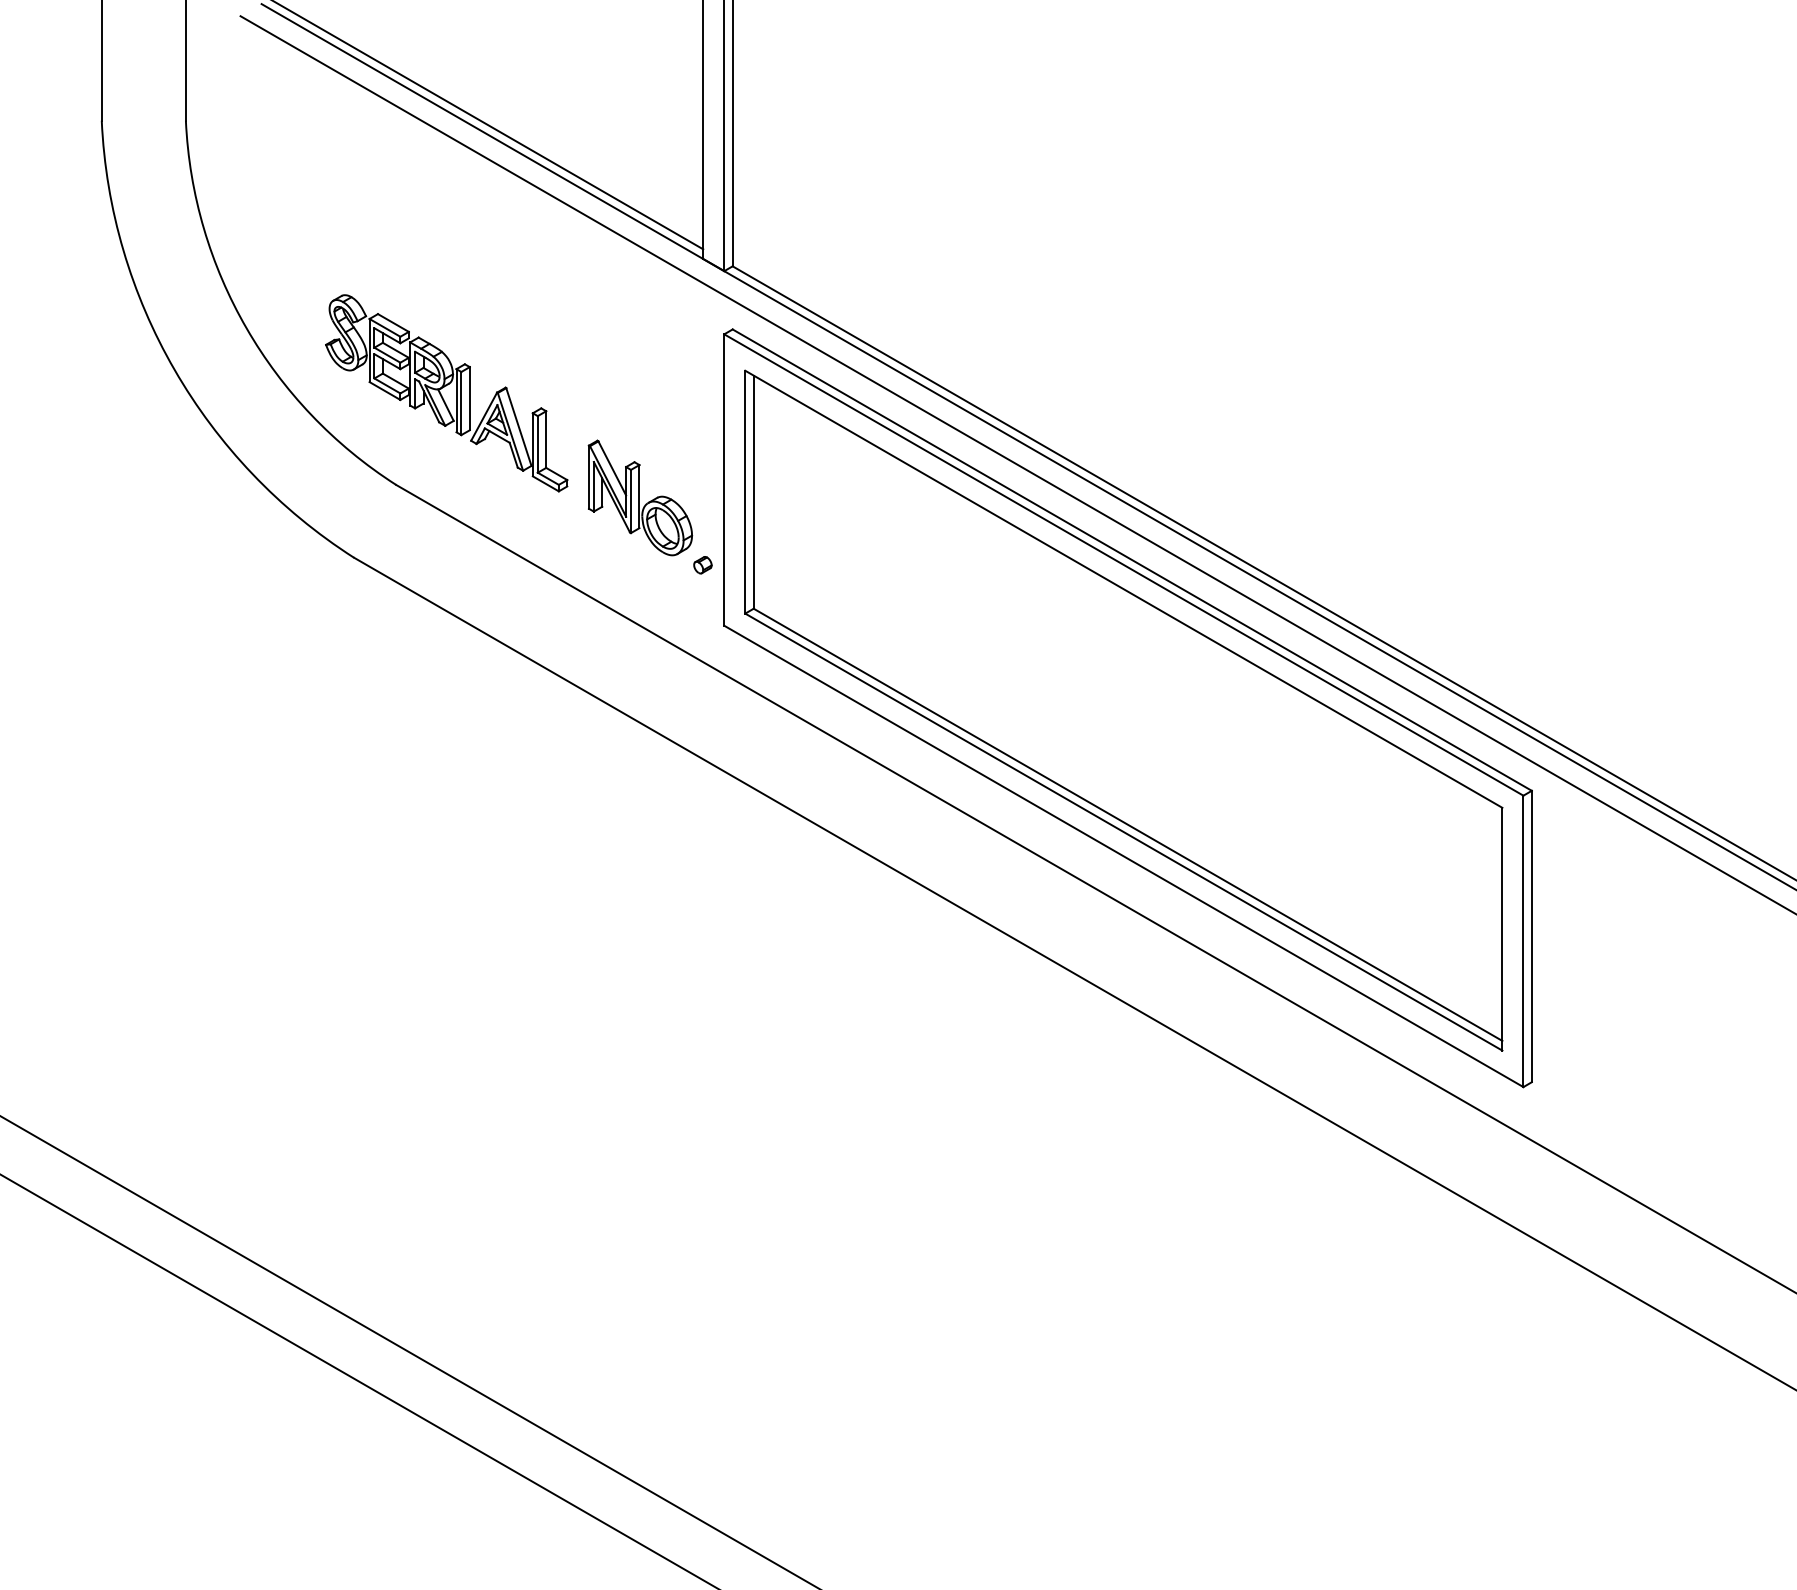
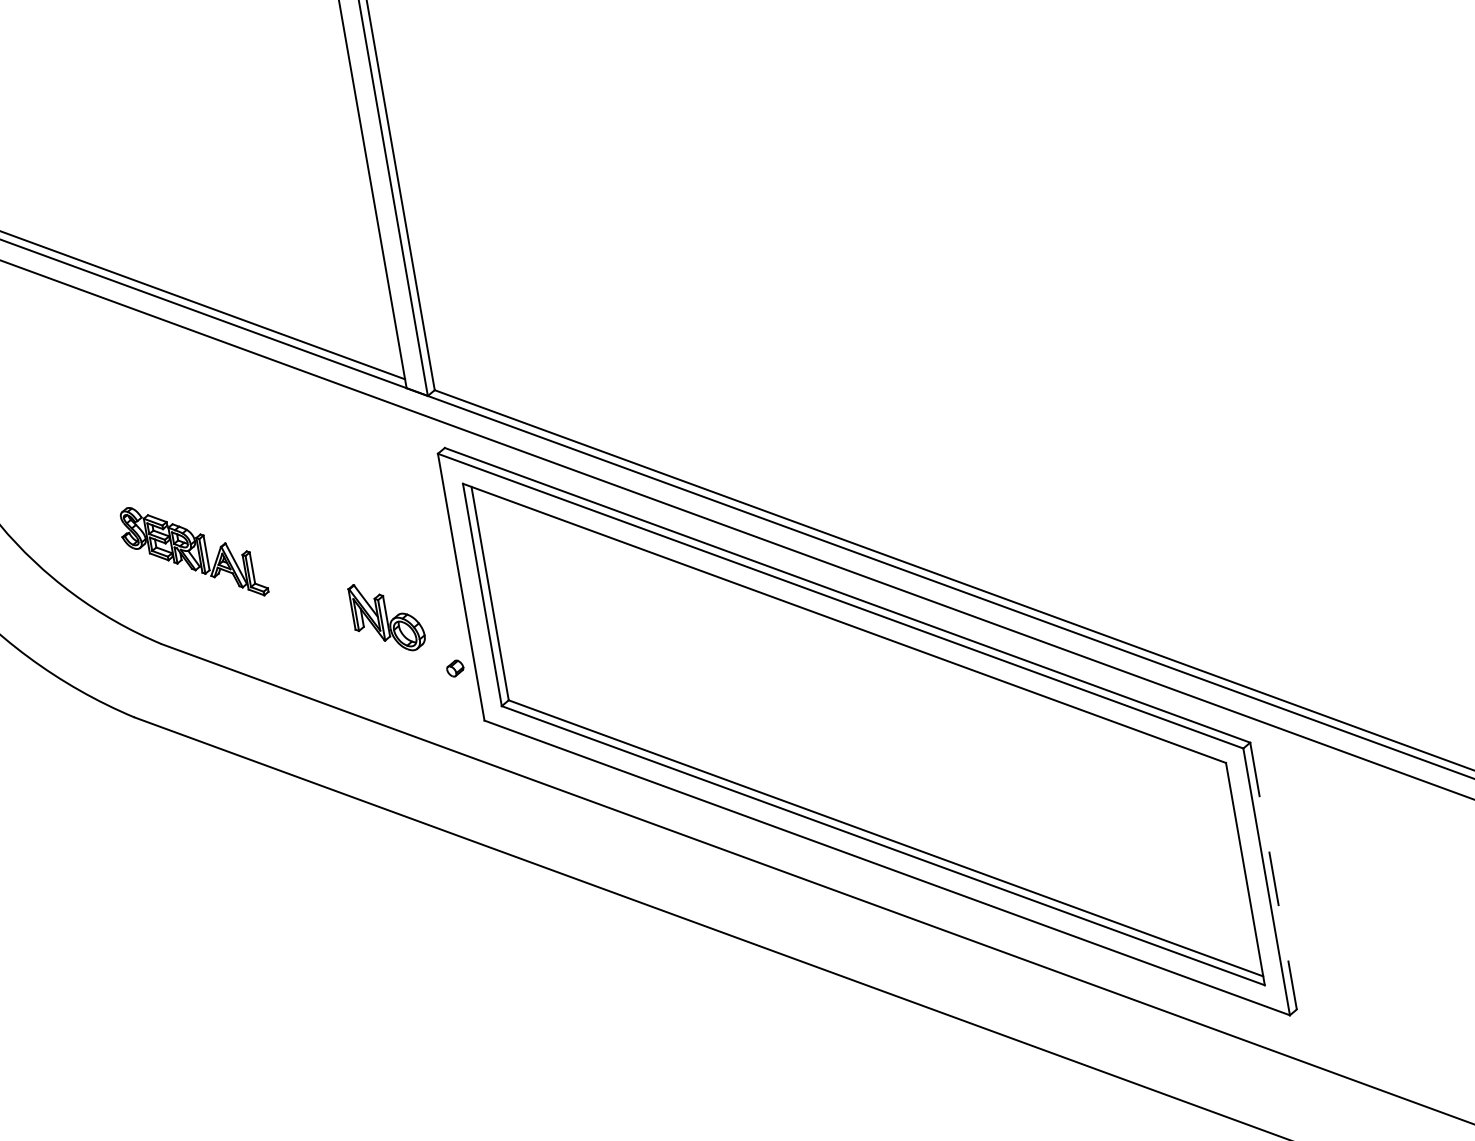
part: (446, 393) -> (193, 552), size x0.6
part: (640, 497) -> (387, 616), size x0.7
line: (1531, 936) -> (1273, 876), solid -> dashed

